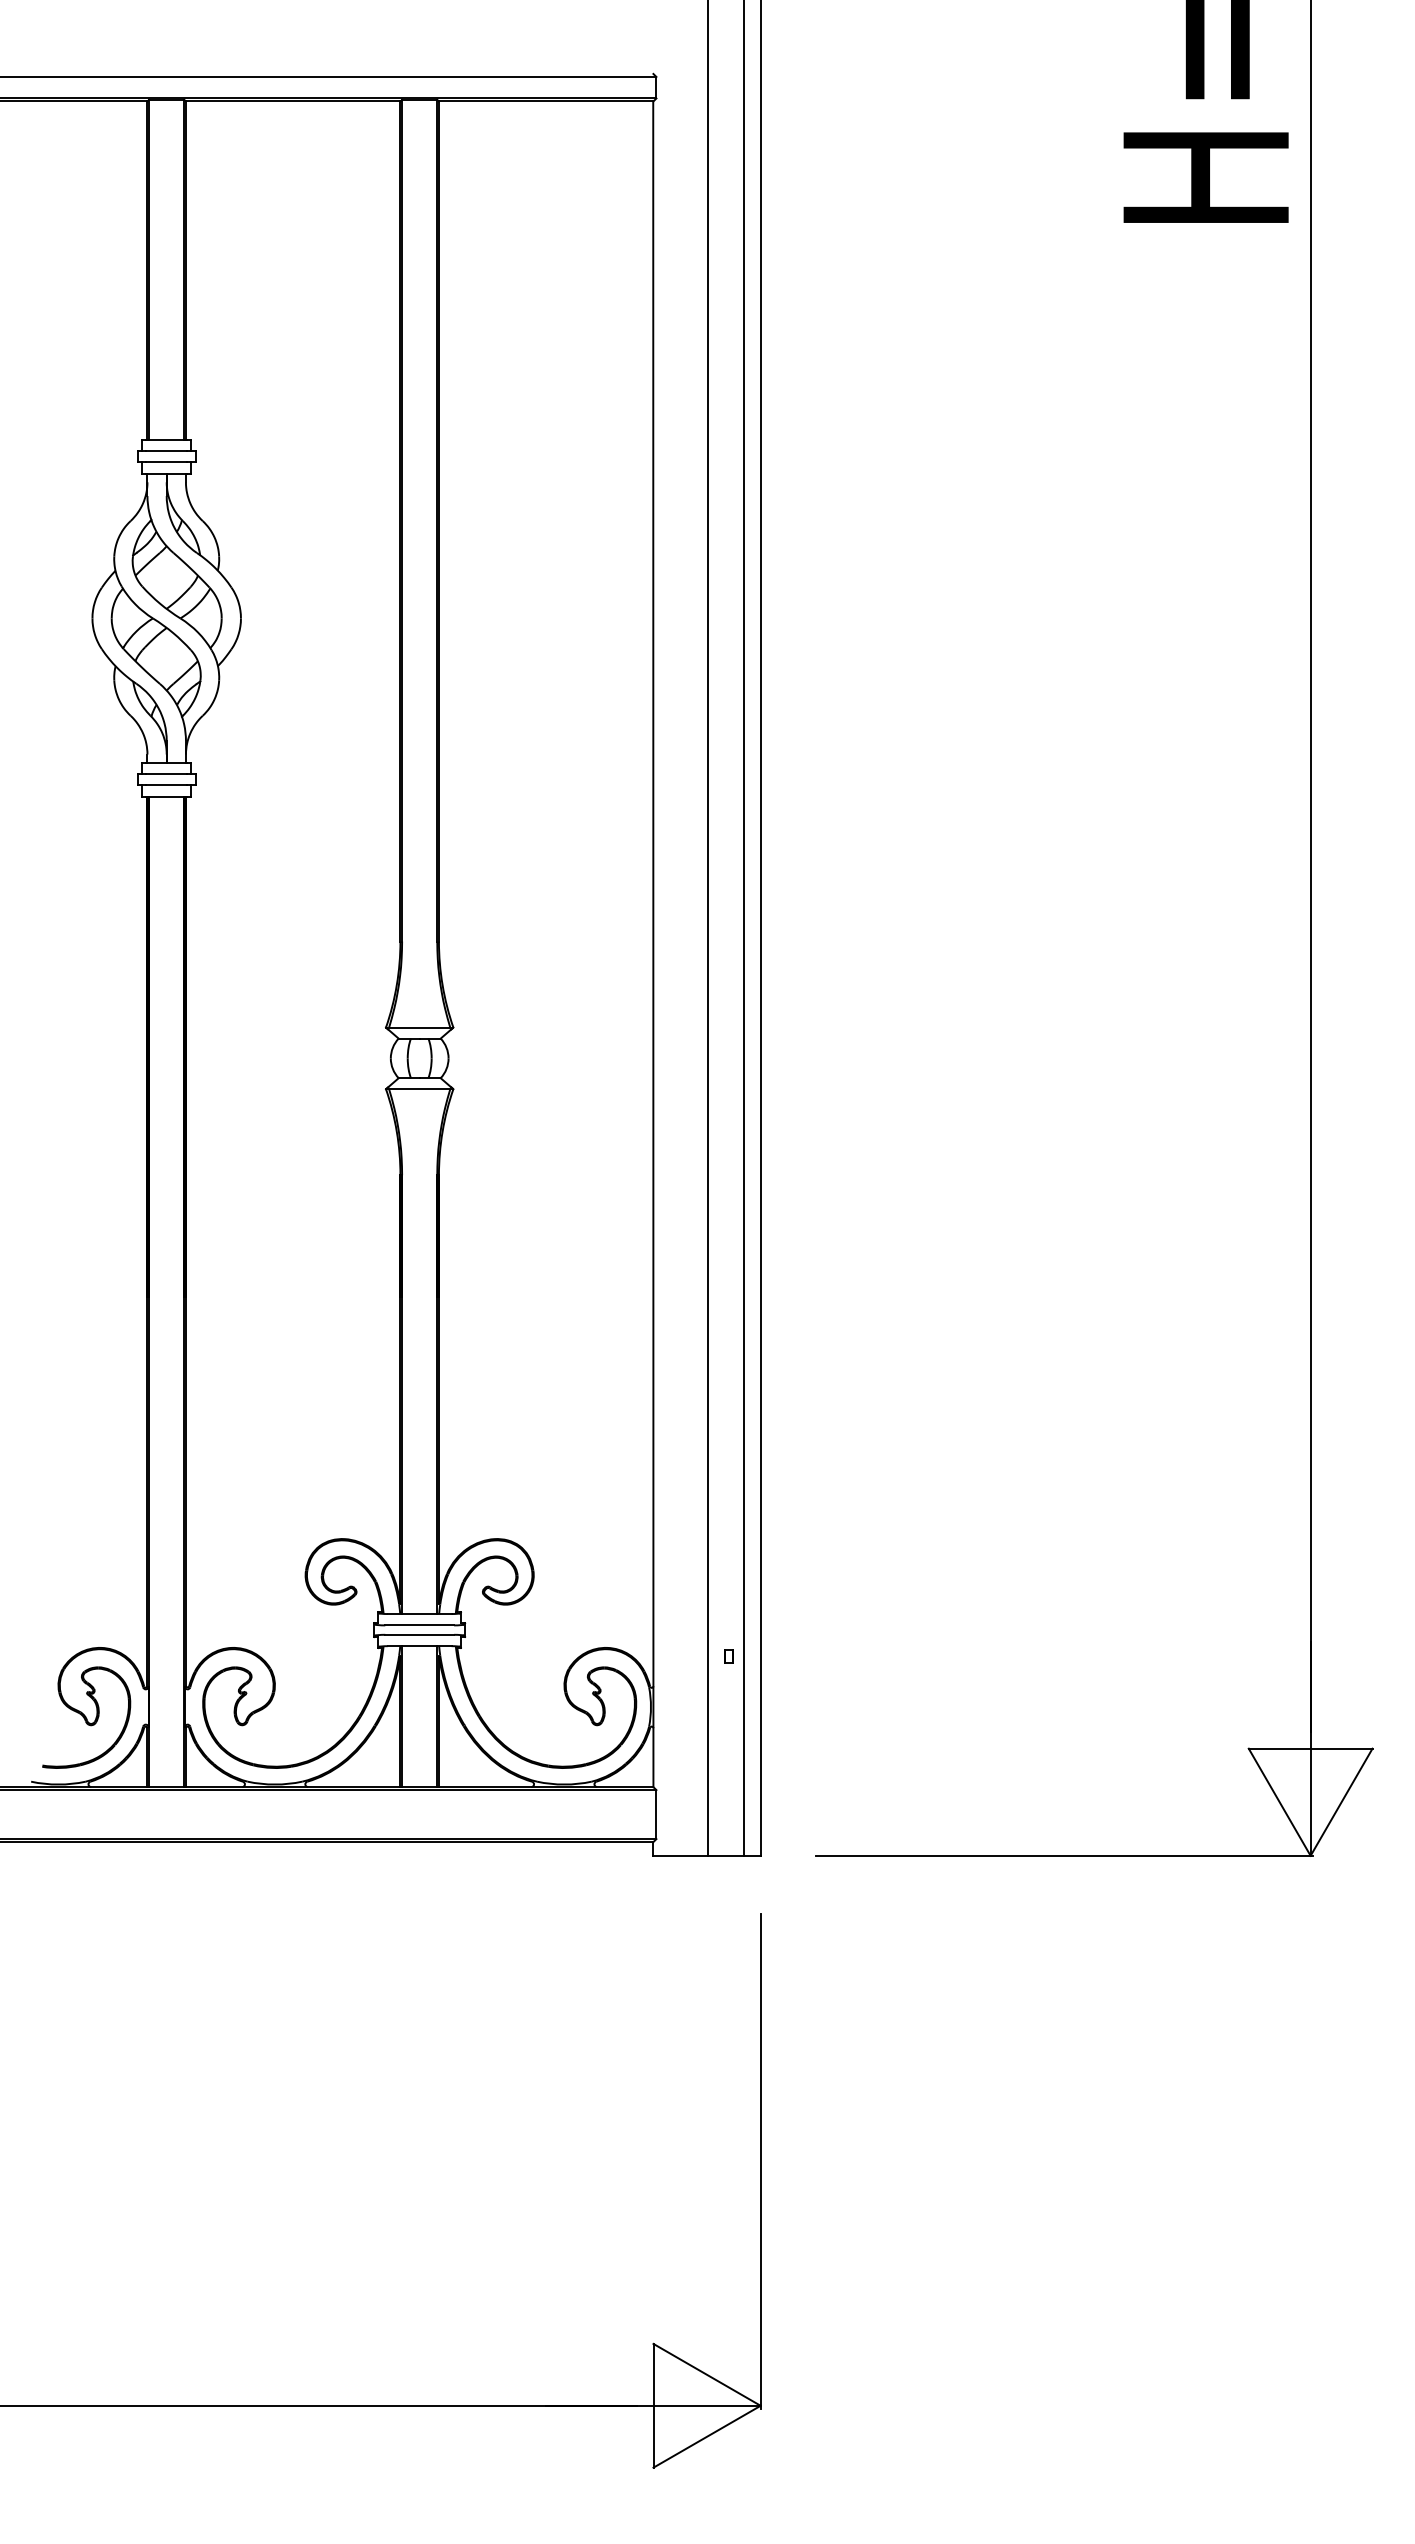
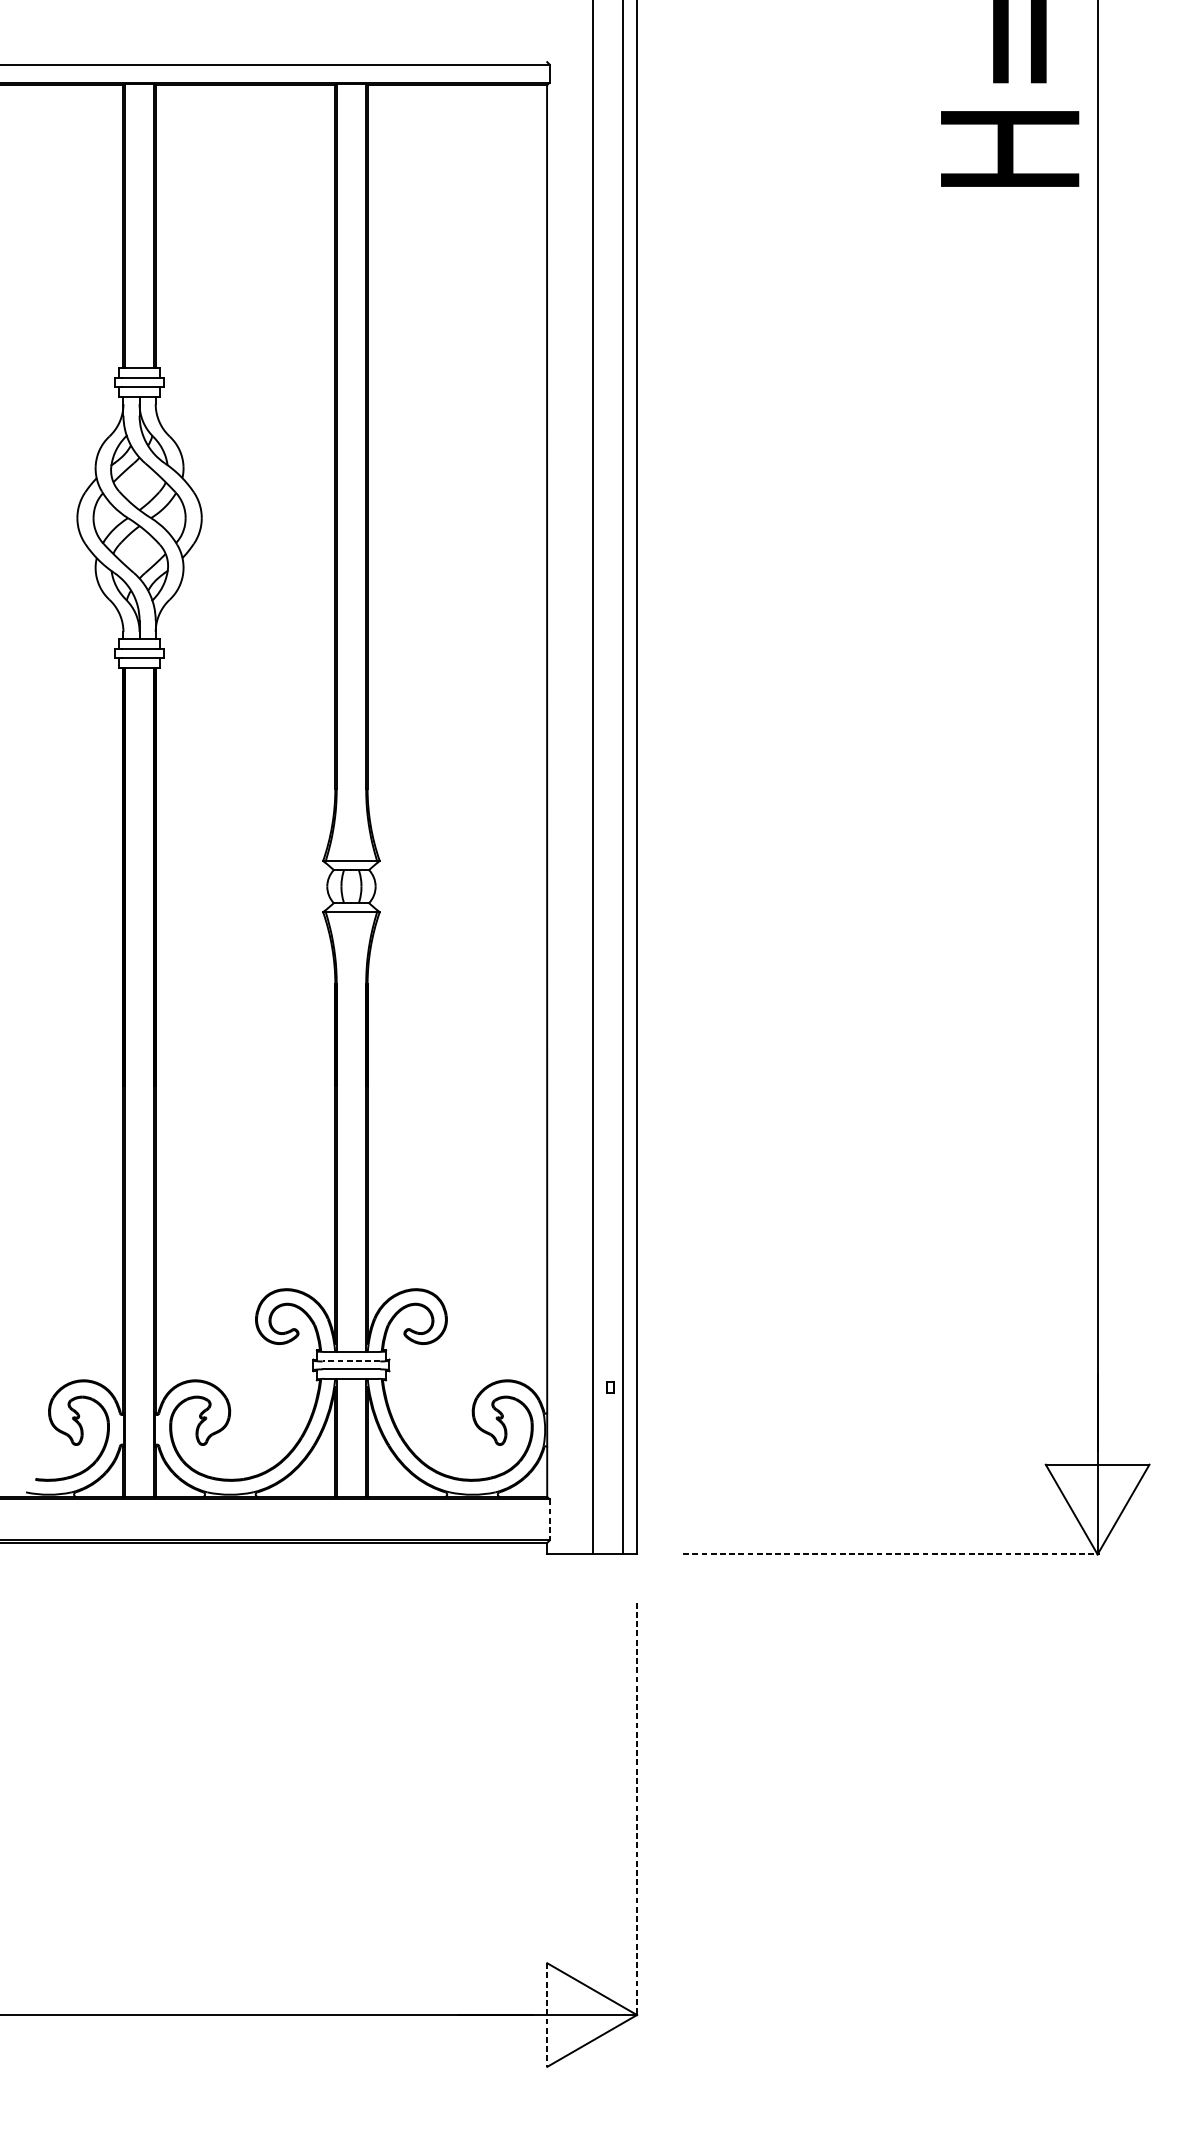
line: (419, 1625) -> (351, 1361), solid -> dashed
line: (656, 1814) -> (549, 1519), solid -> dashed
line: (1064, 1855) -> (891, 1554), solid -> dashed
line: (760, 2161) -> (636, 1810), solid -> dashed
line: (653, 2405) -> (547, 2014), solid -> dashed

